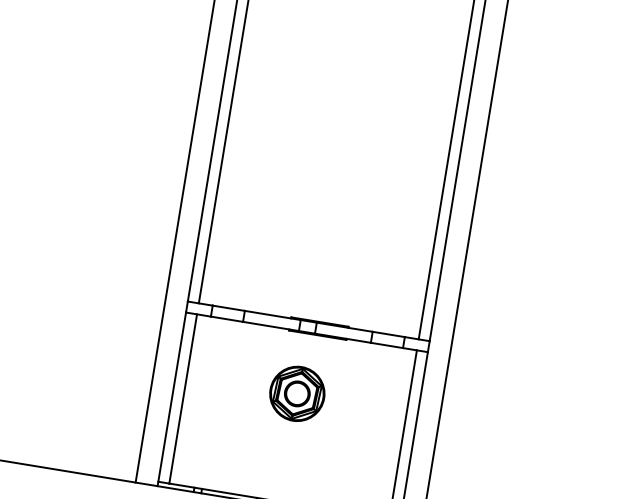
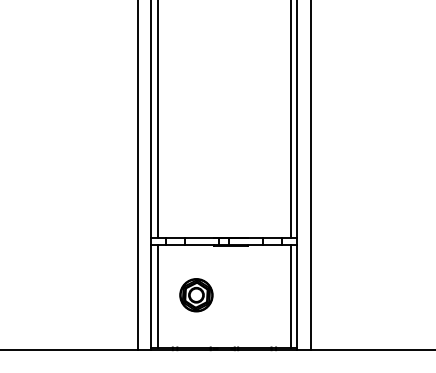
part: (297, 394) -> (196, 295), moved

